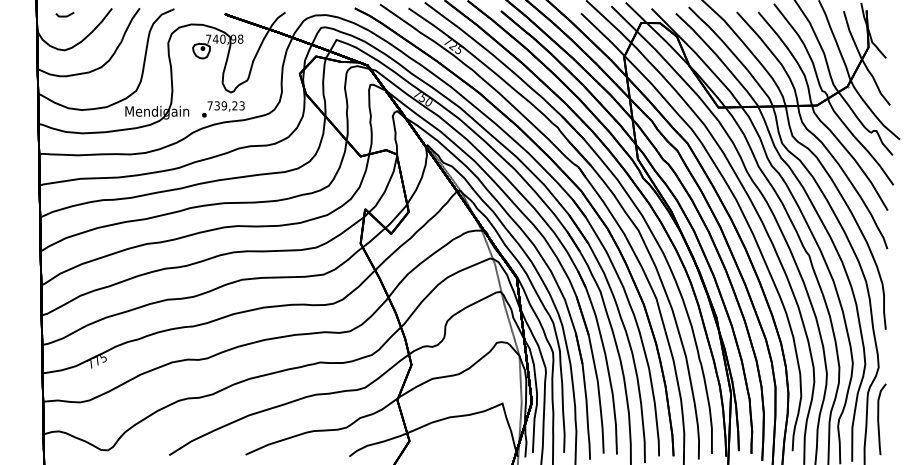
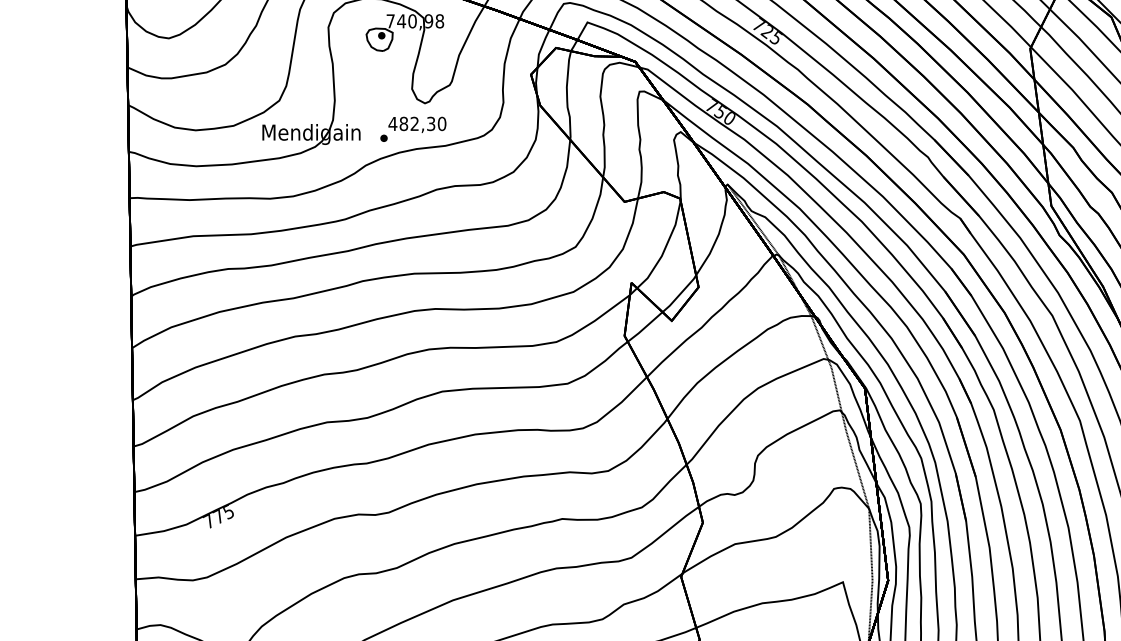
text: (225, 105) -> (416, 123), 739,23 -> 482,30

